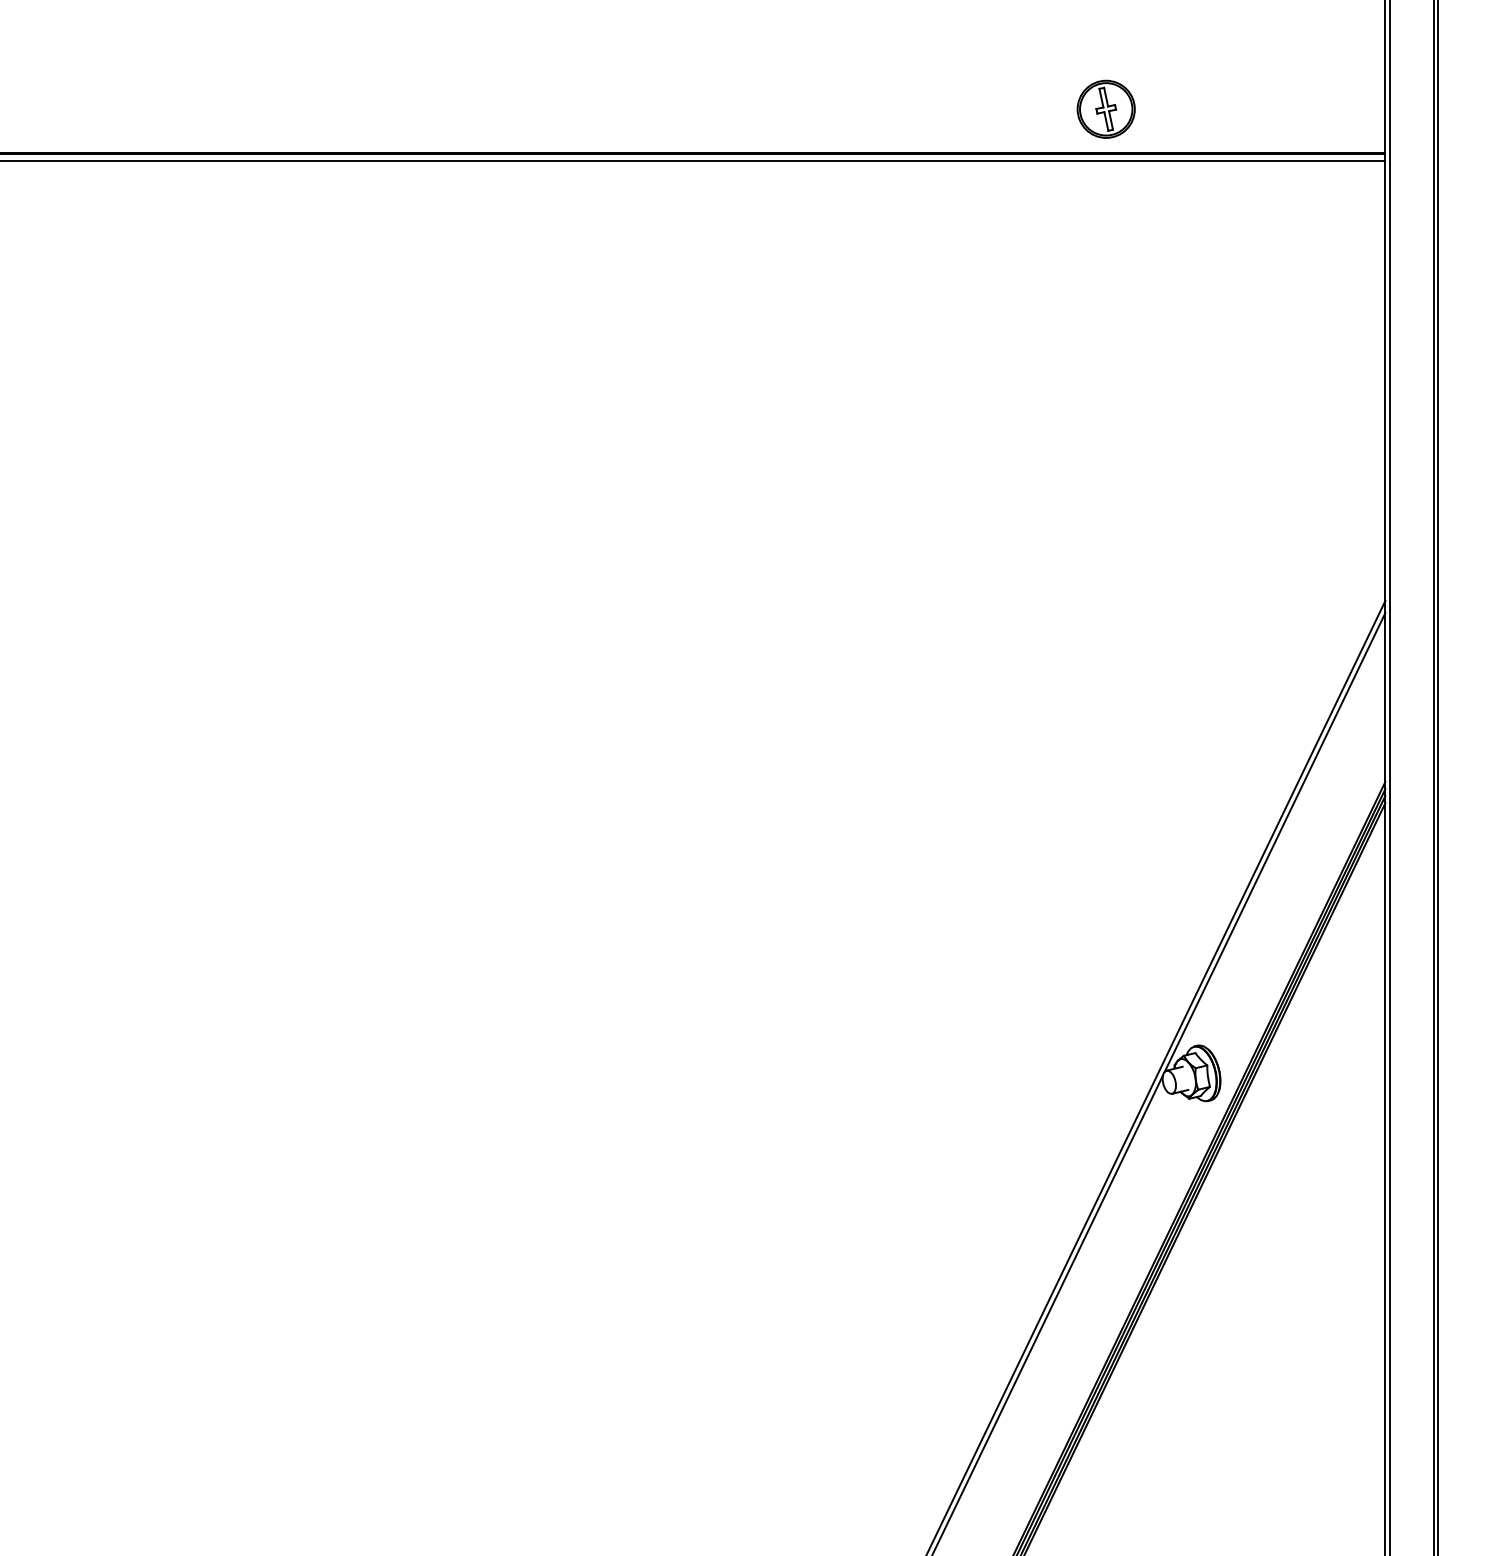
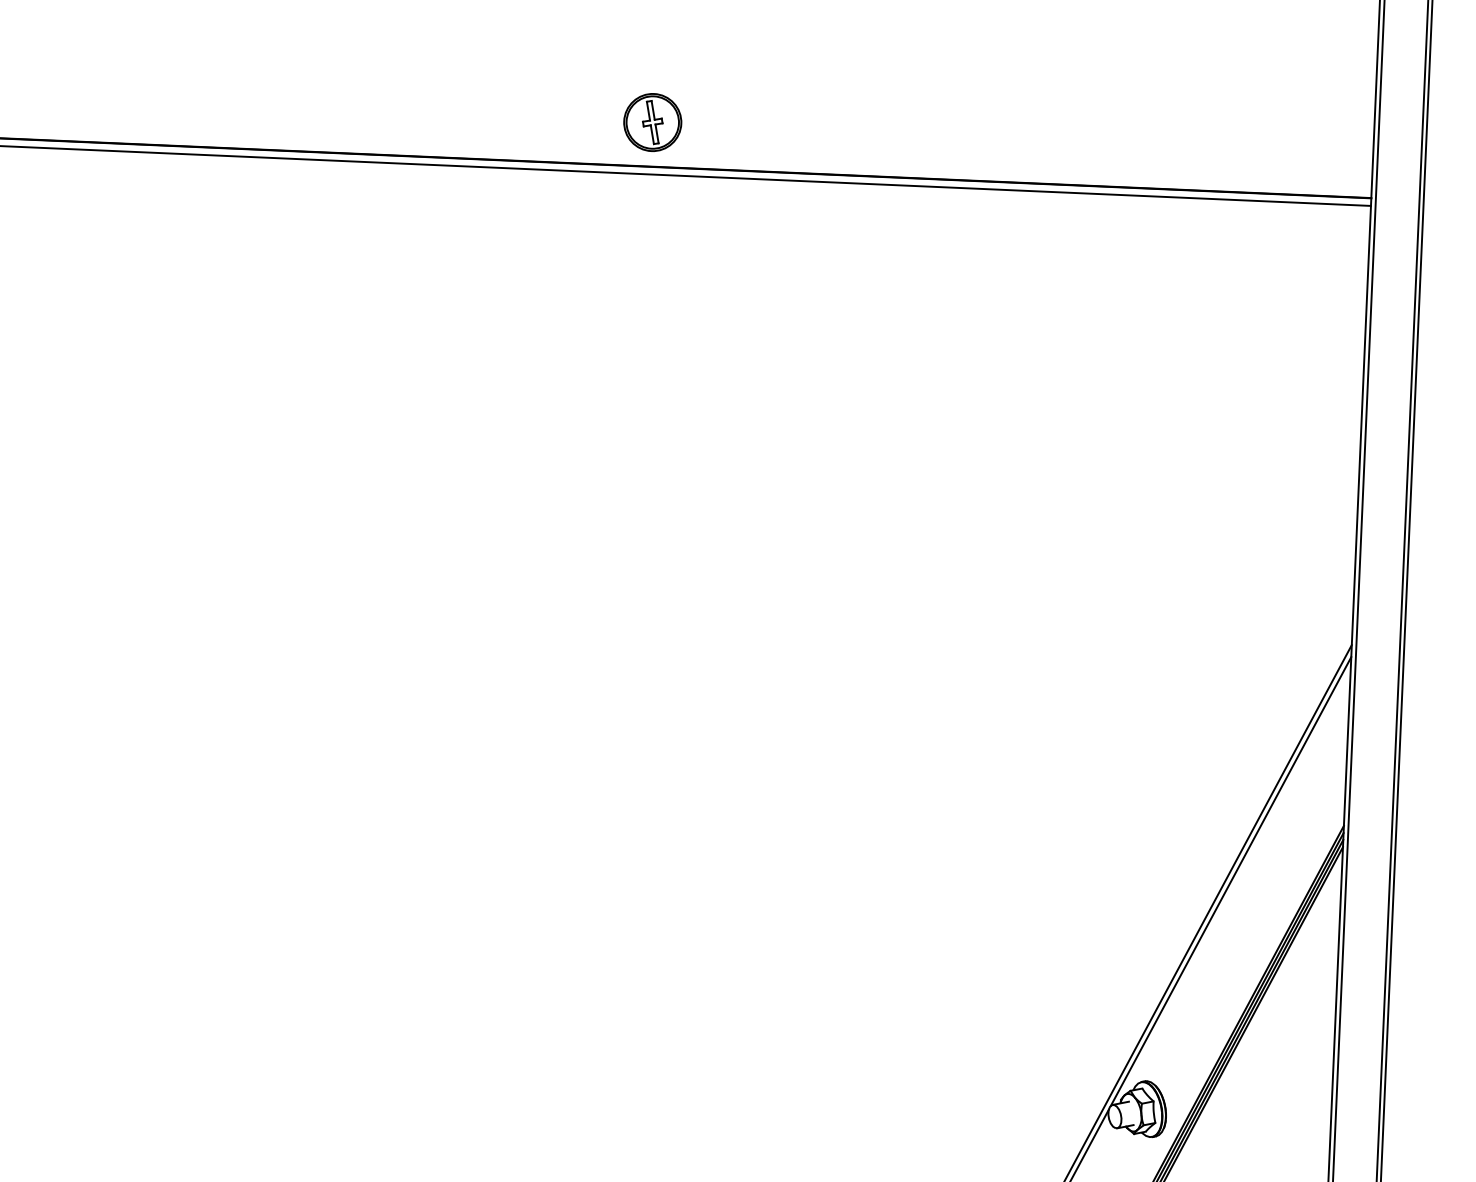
part: (1105, 108) -> (652, 121), moved

